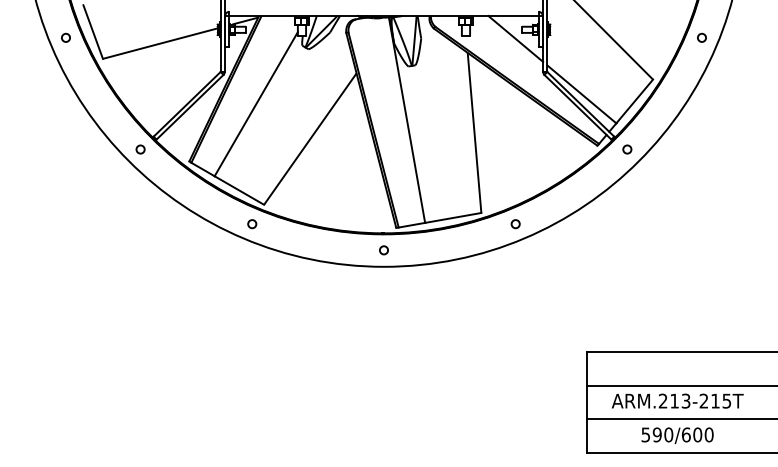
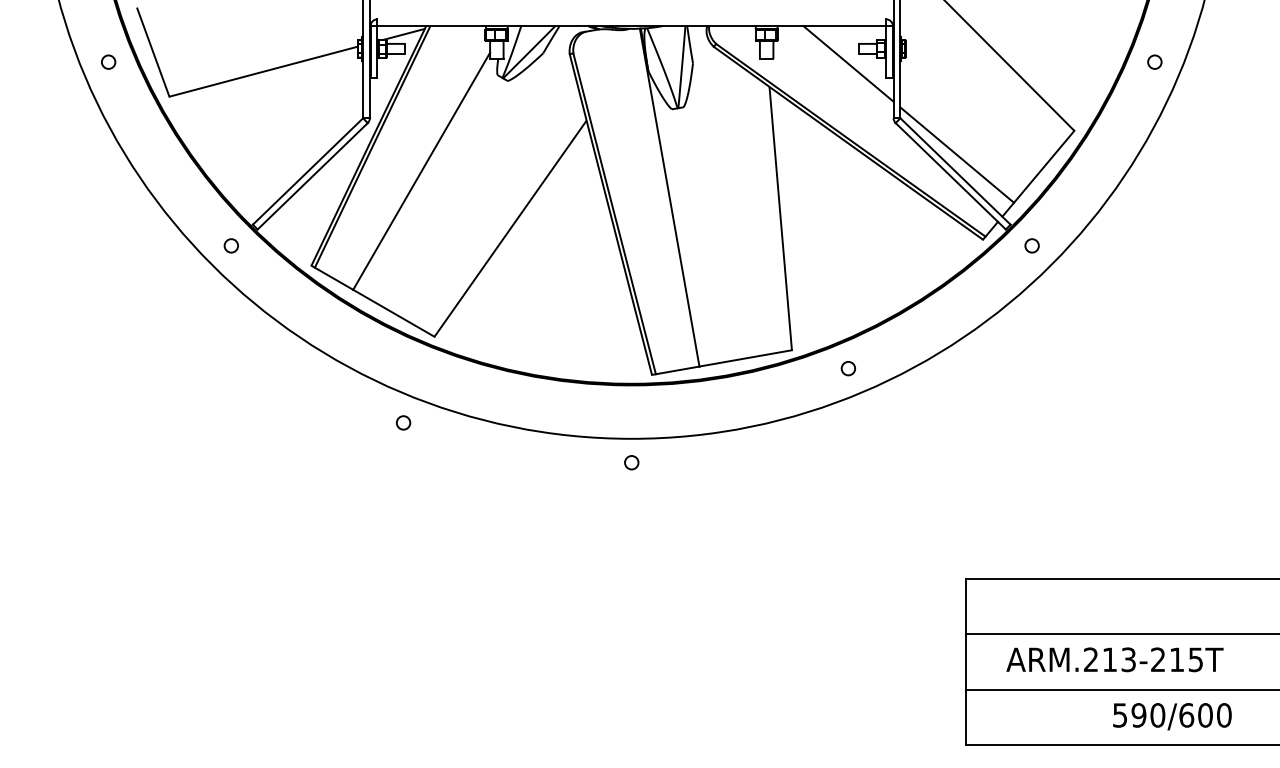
circle: (252, 224) -> (403, 423), moved
circle: (383, 250) -> (630, 462), moved
text: (677, 435) -> (1172, 716), moved

